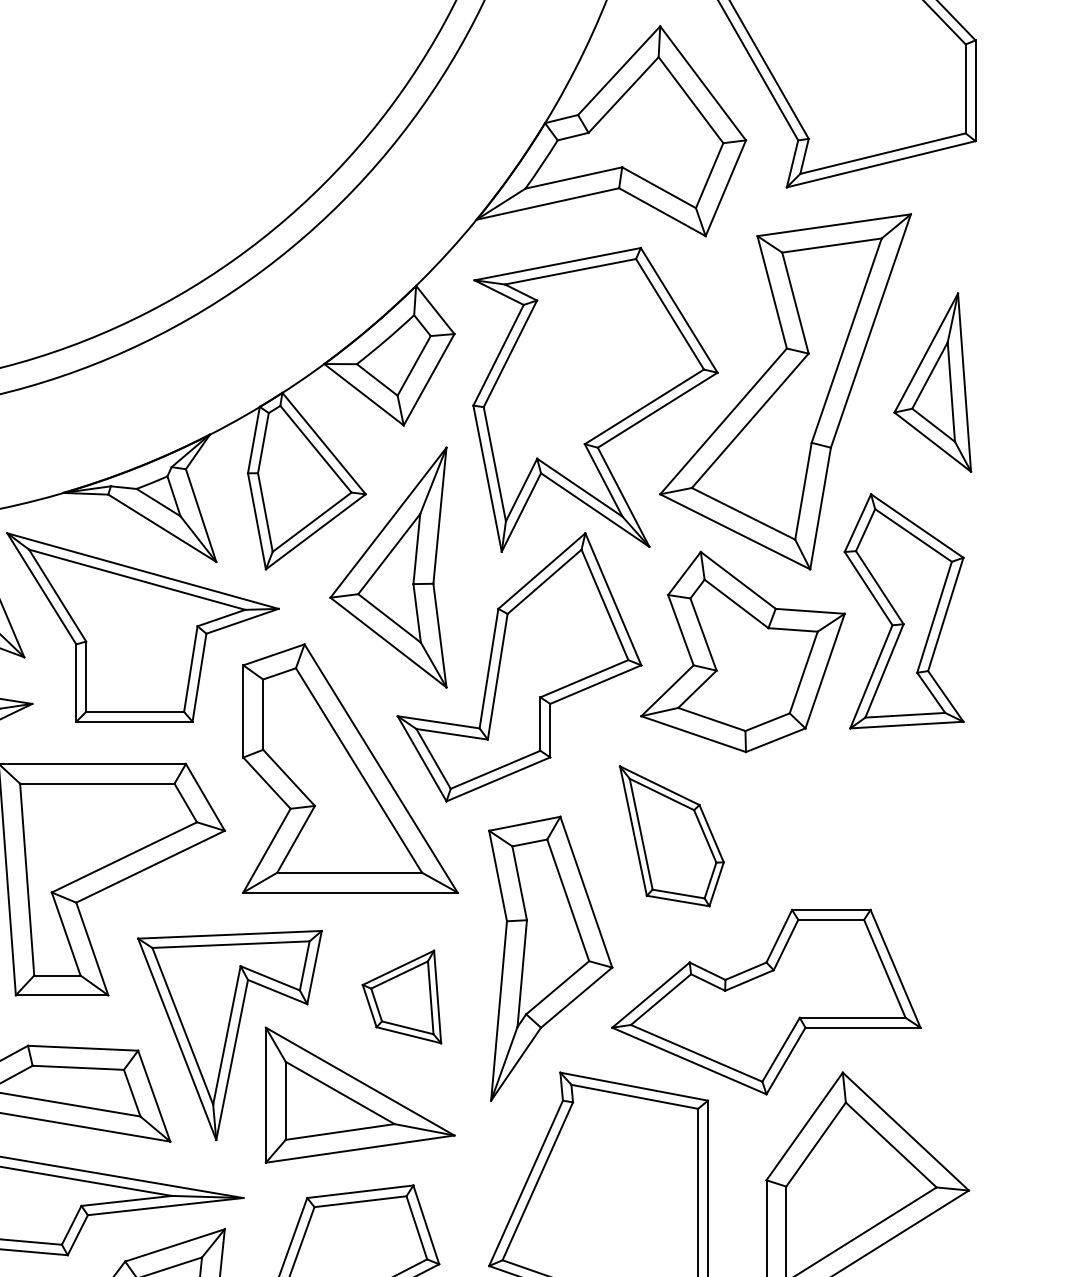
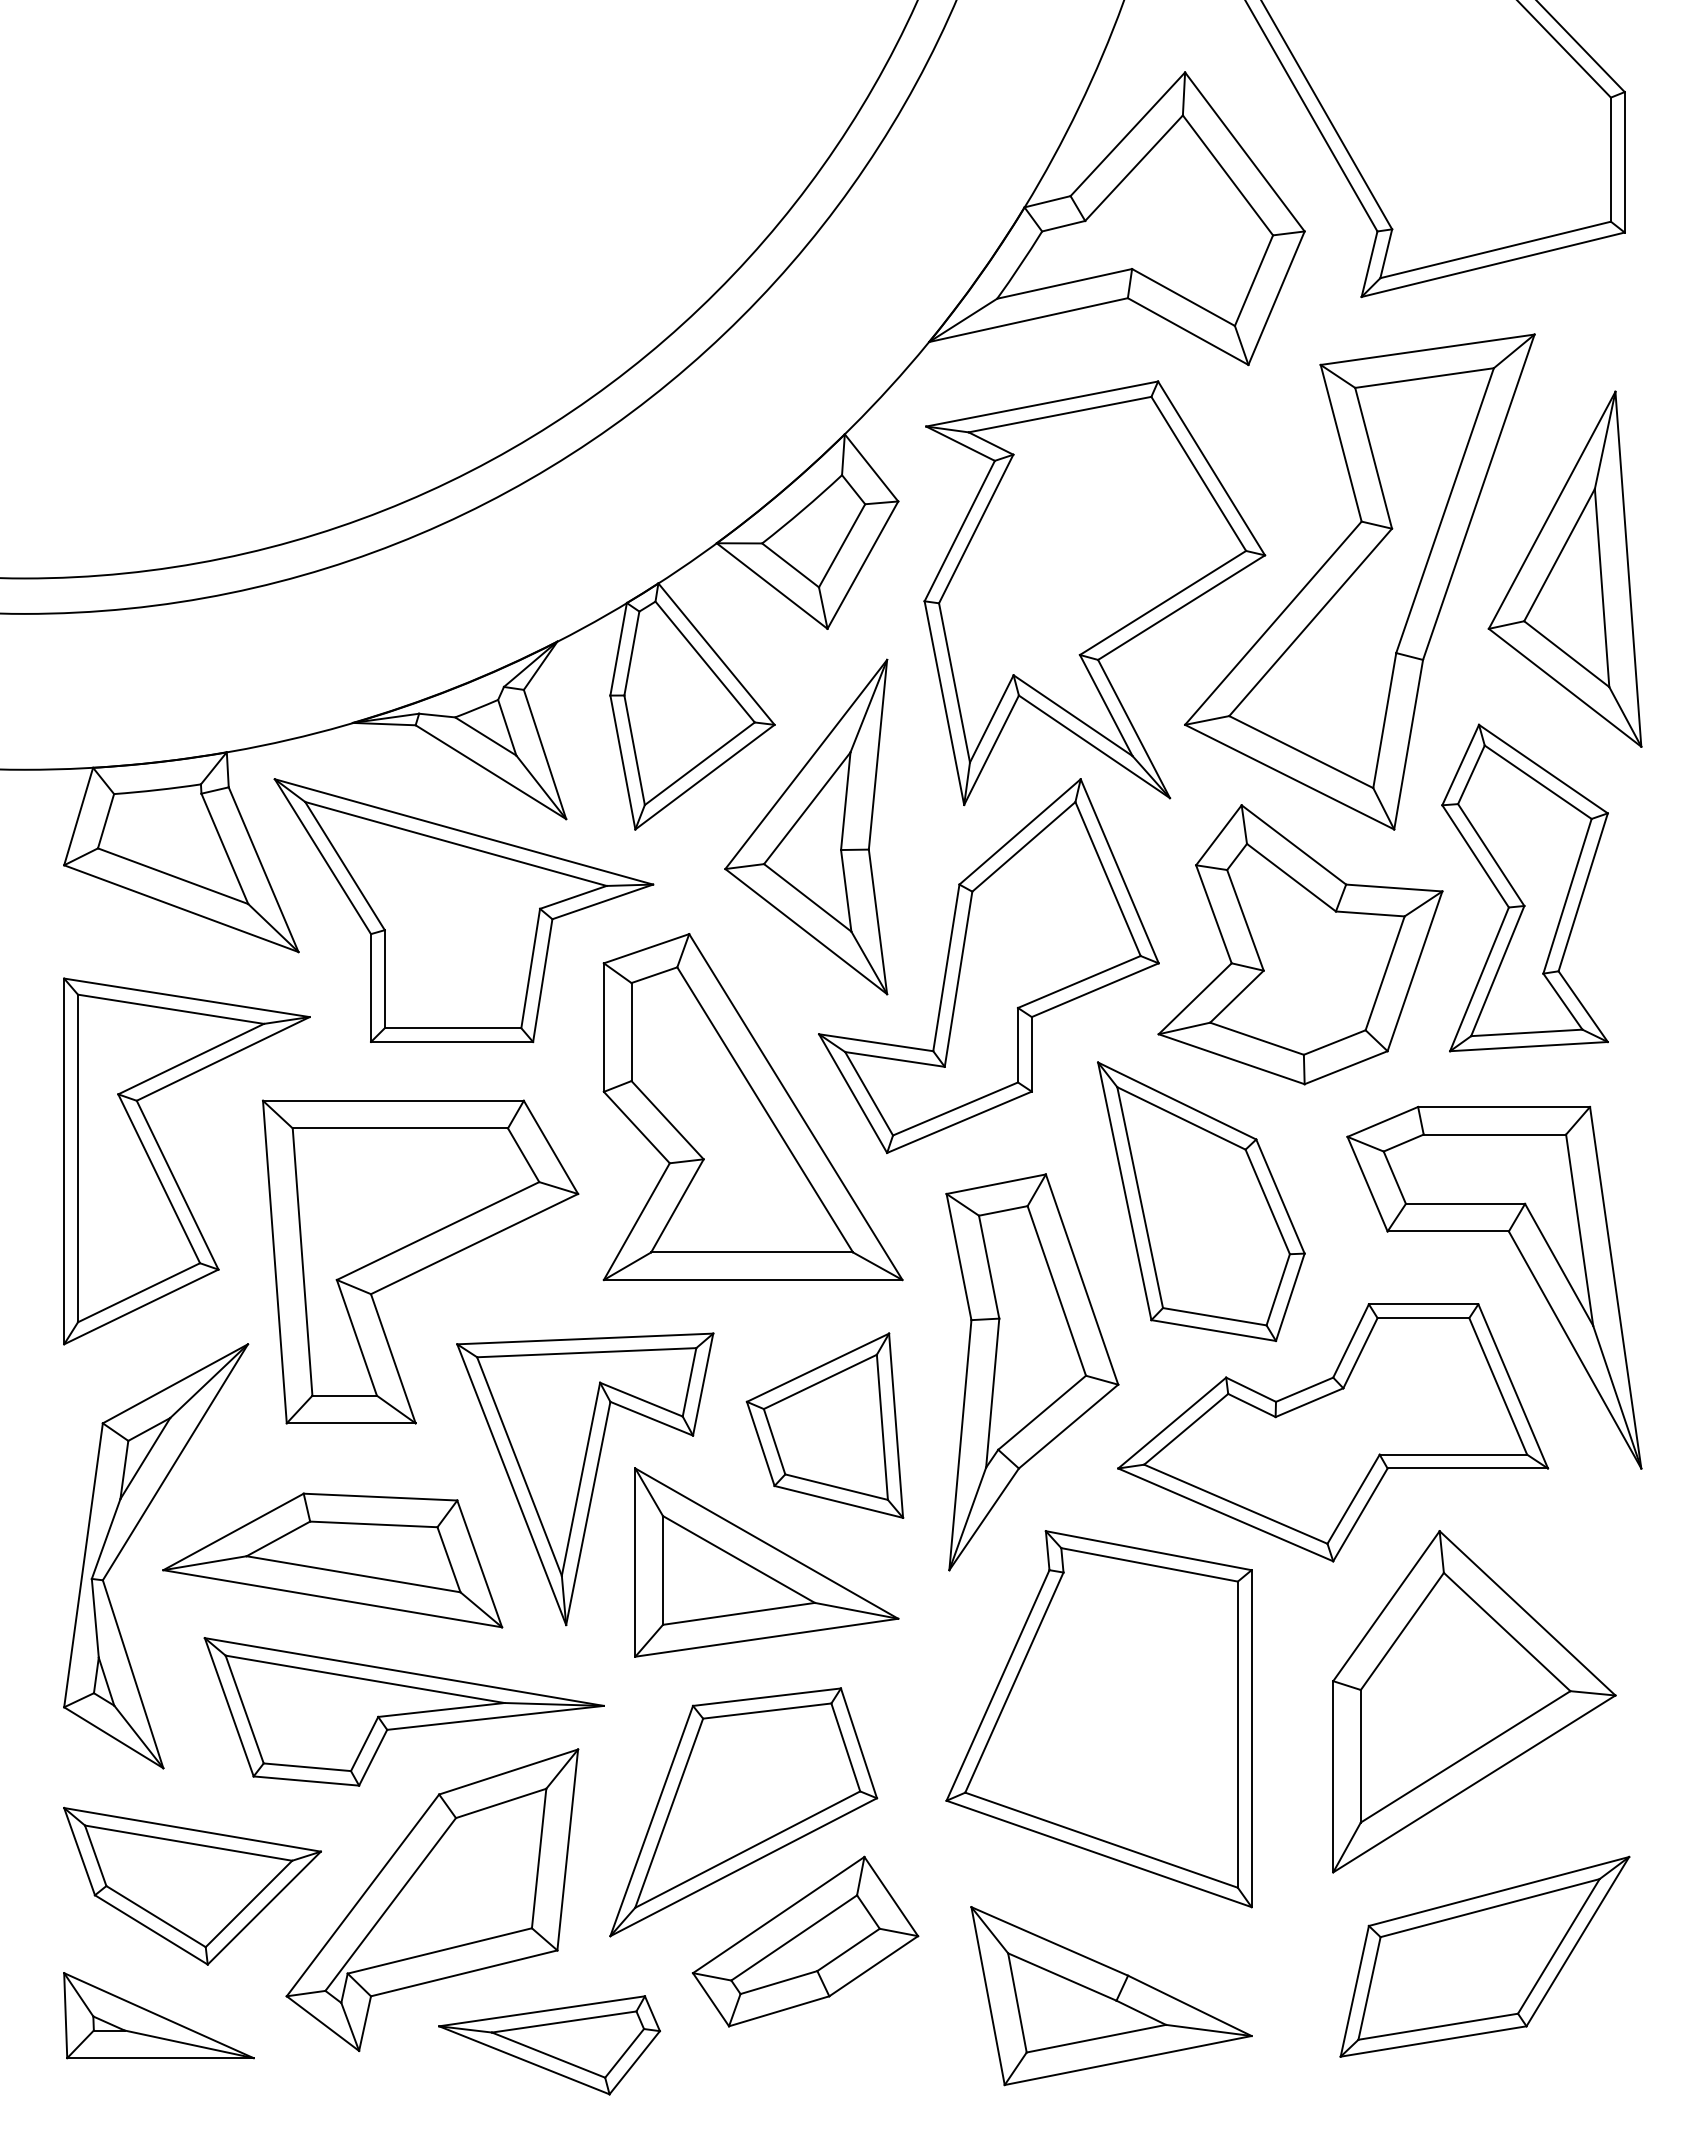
part: (932, 382) -> (1564, 568), size x1.43
part: (672, 836) -> (1201, 1201), size x1.43
part: (905, 883) -> (1527, 1267), added
part: (401, 996) -> (824, 1425), size x1.43

